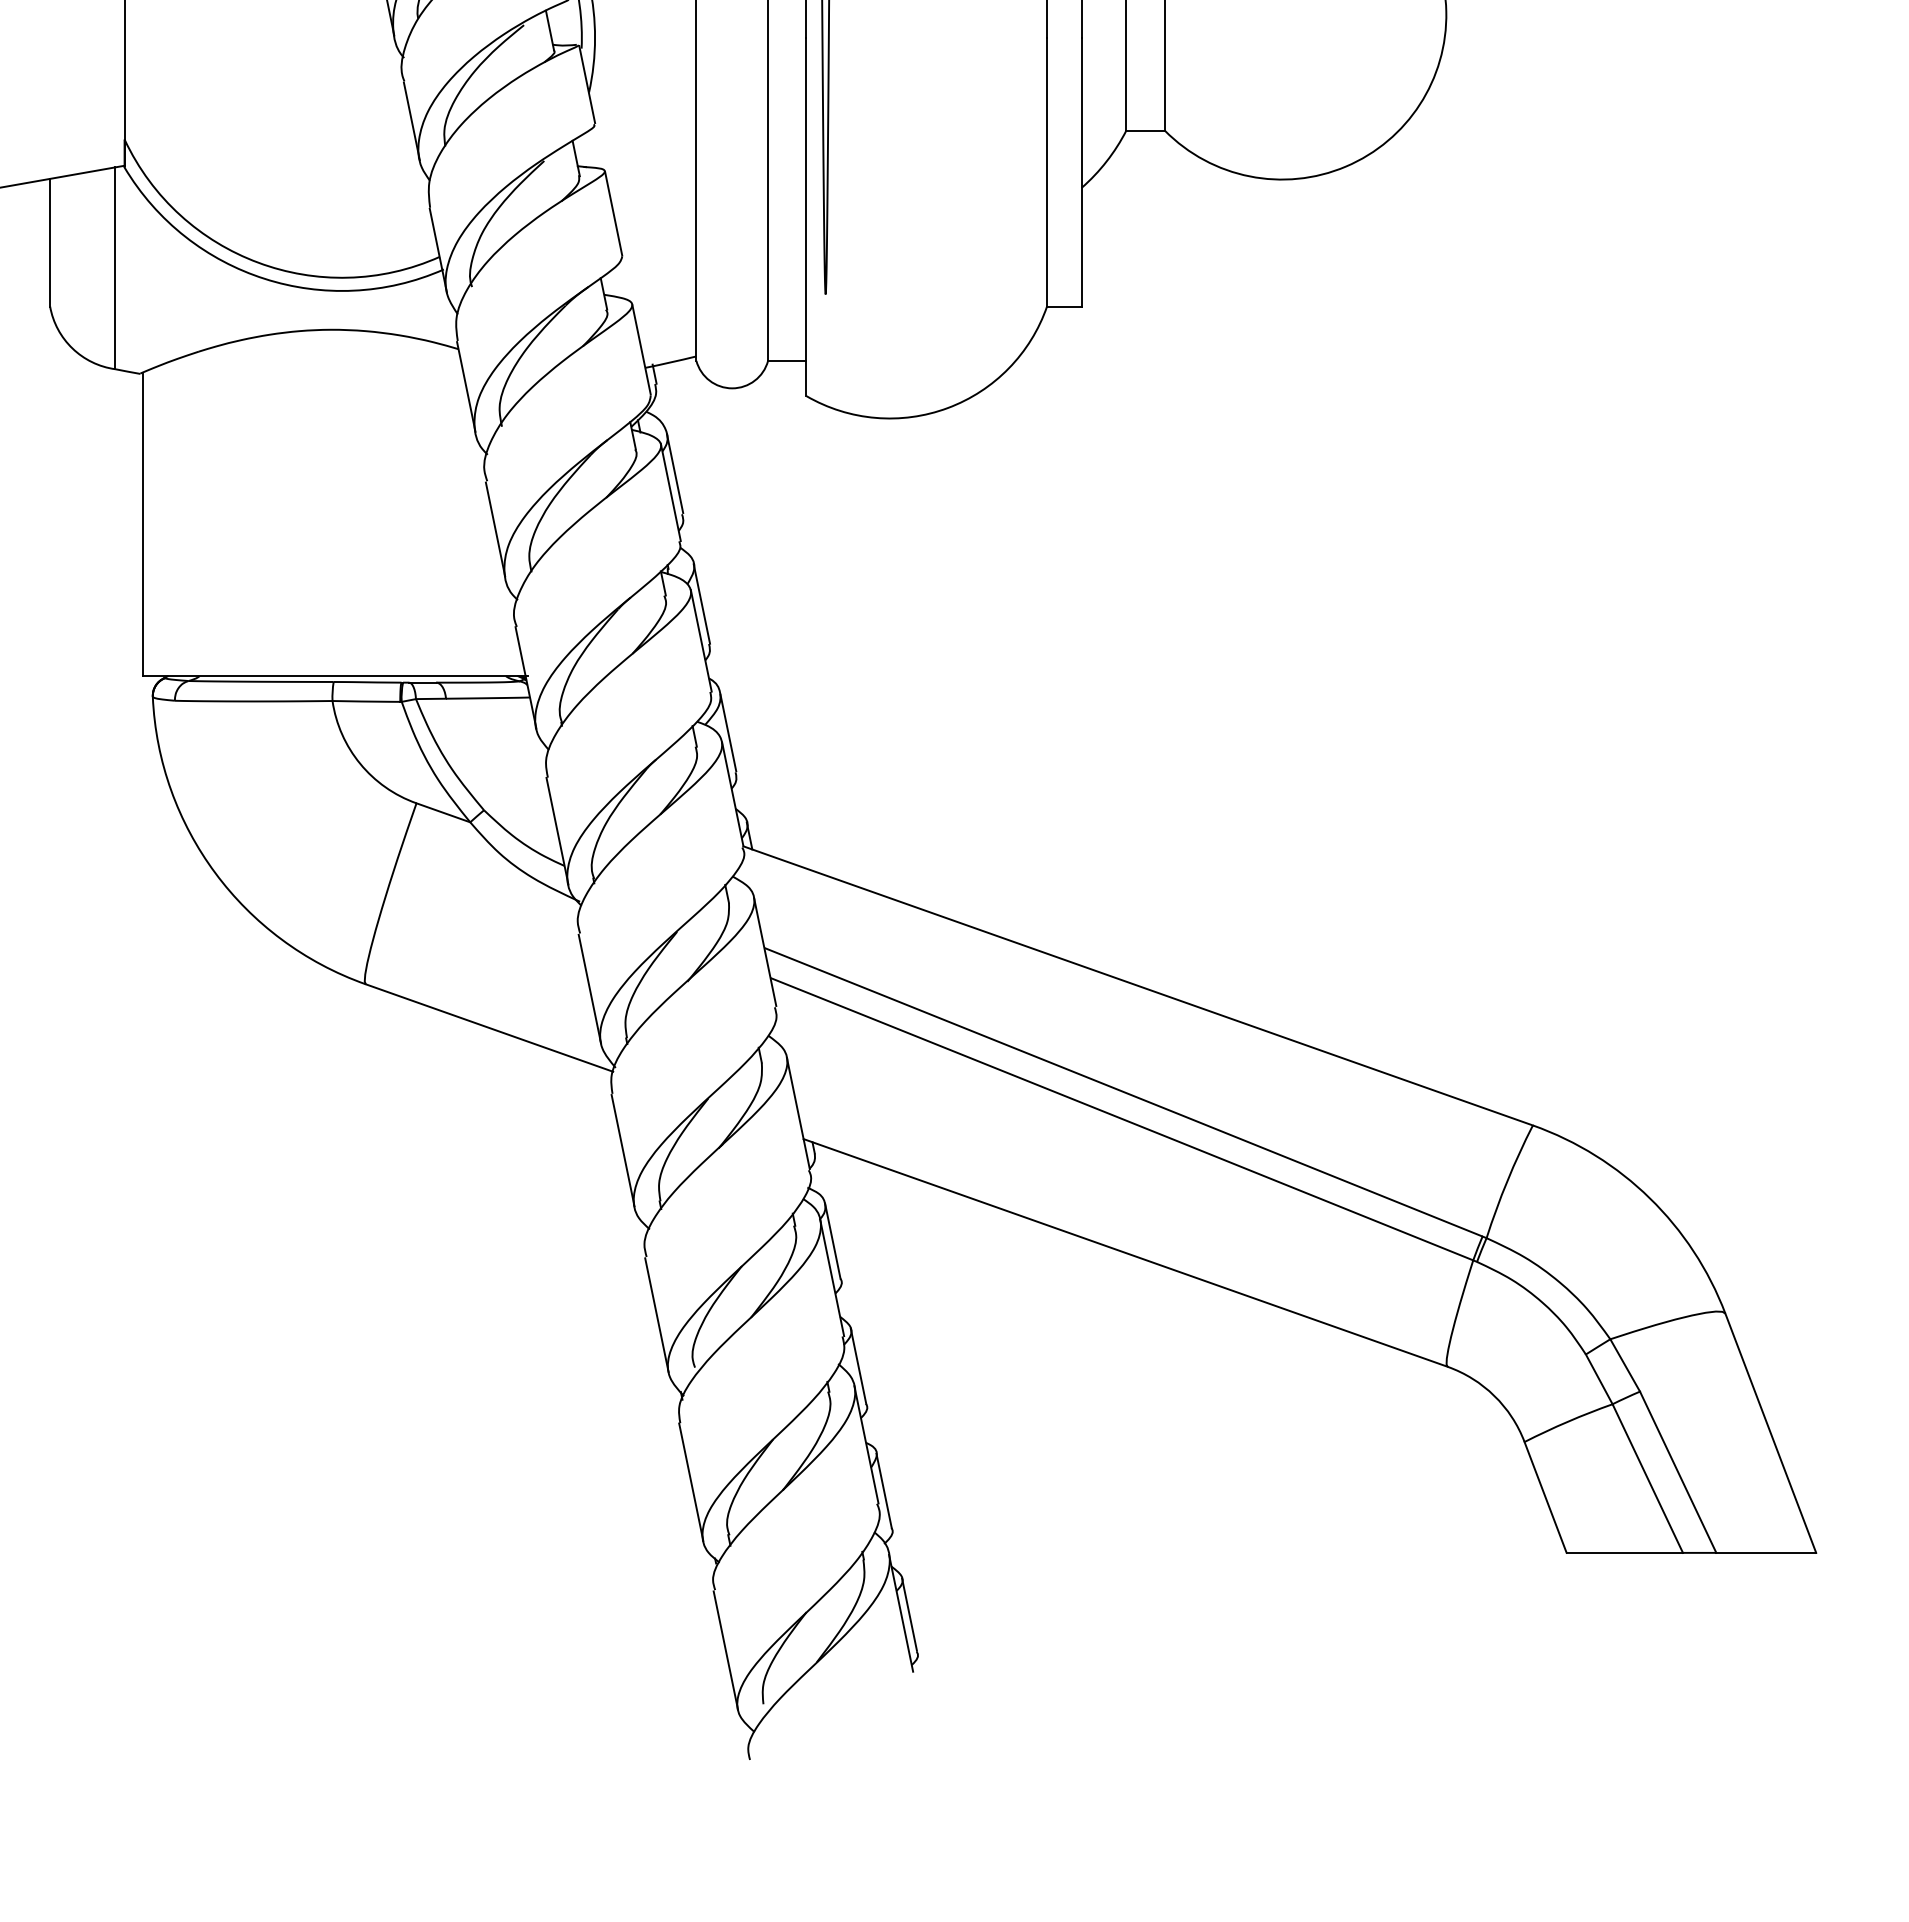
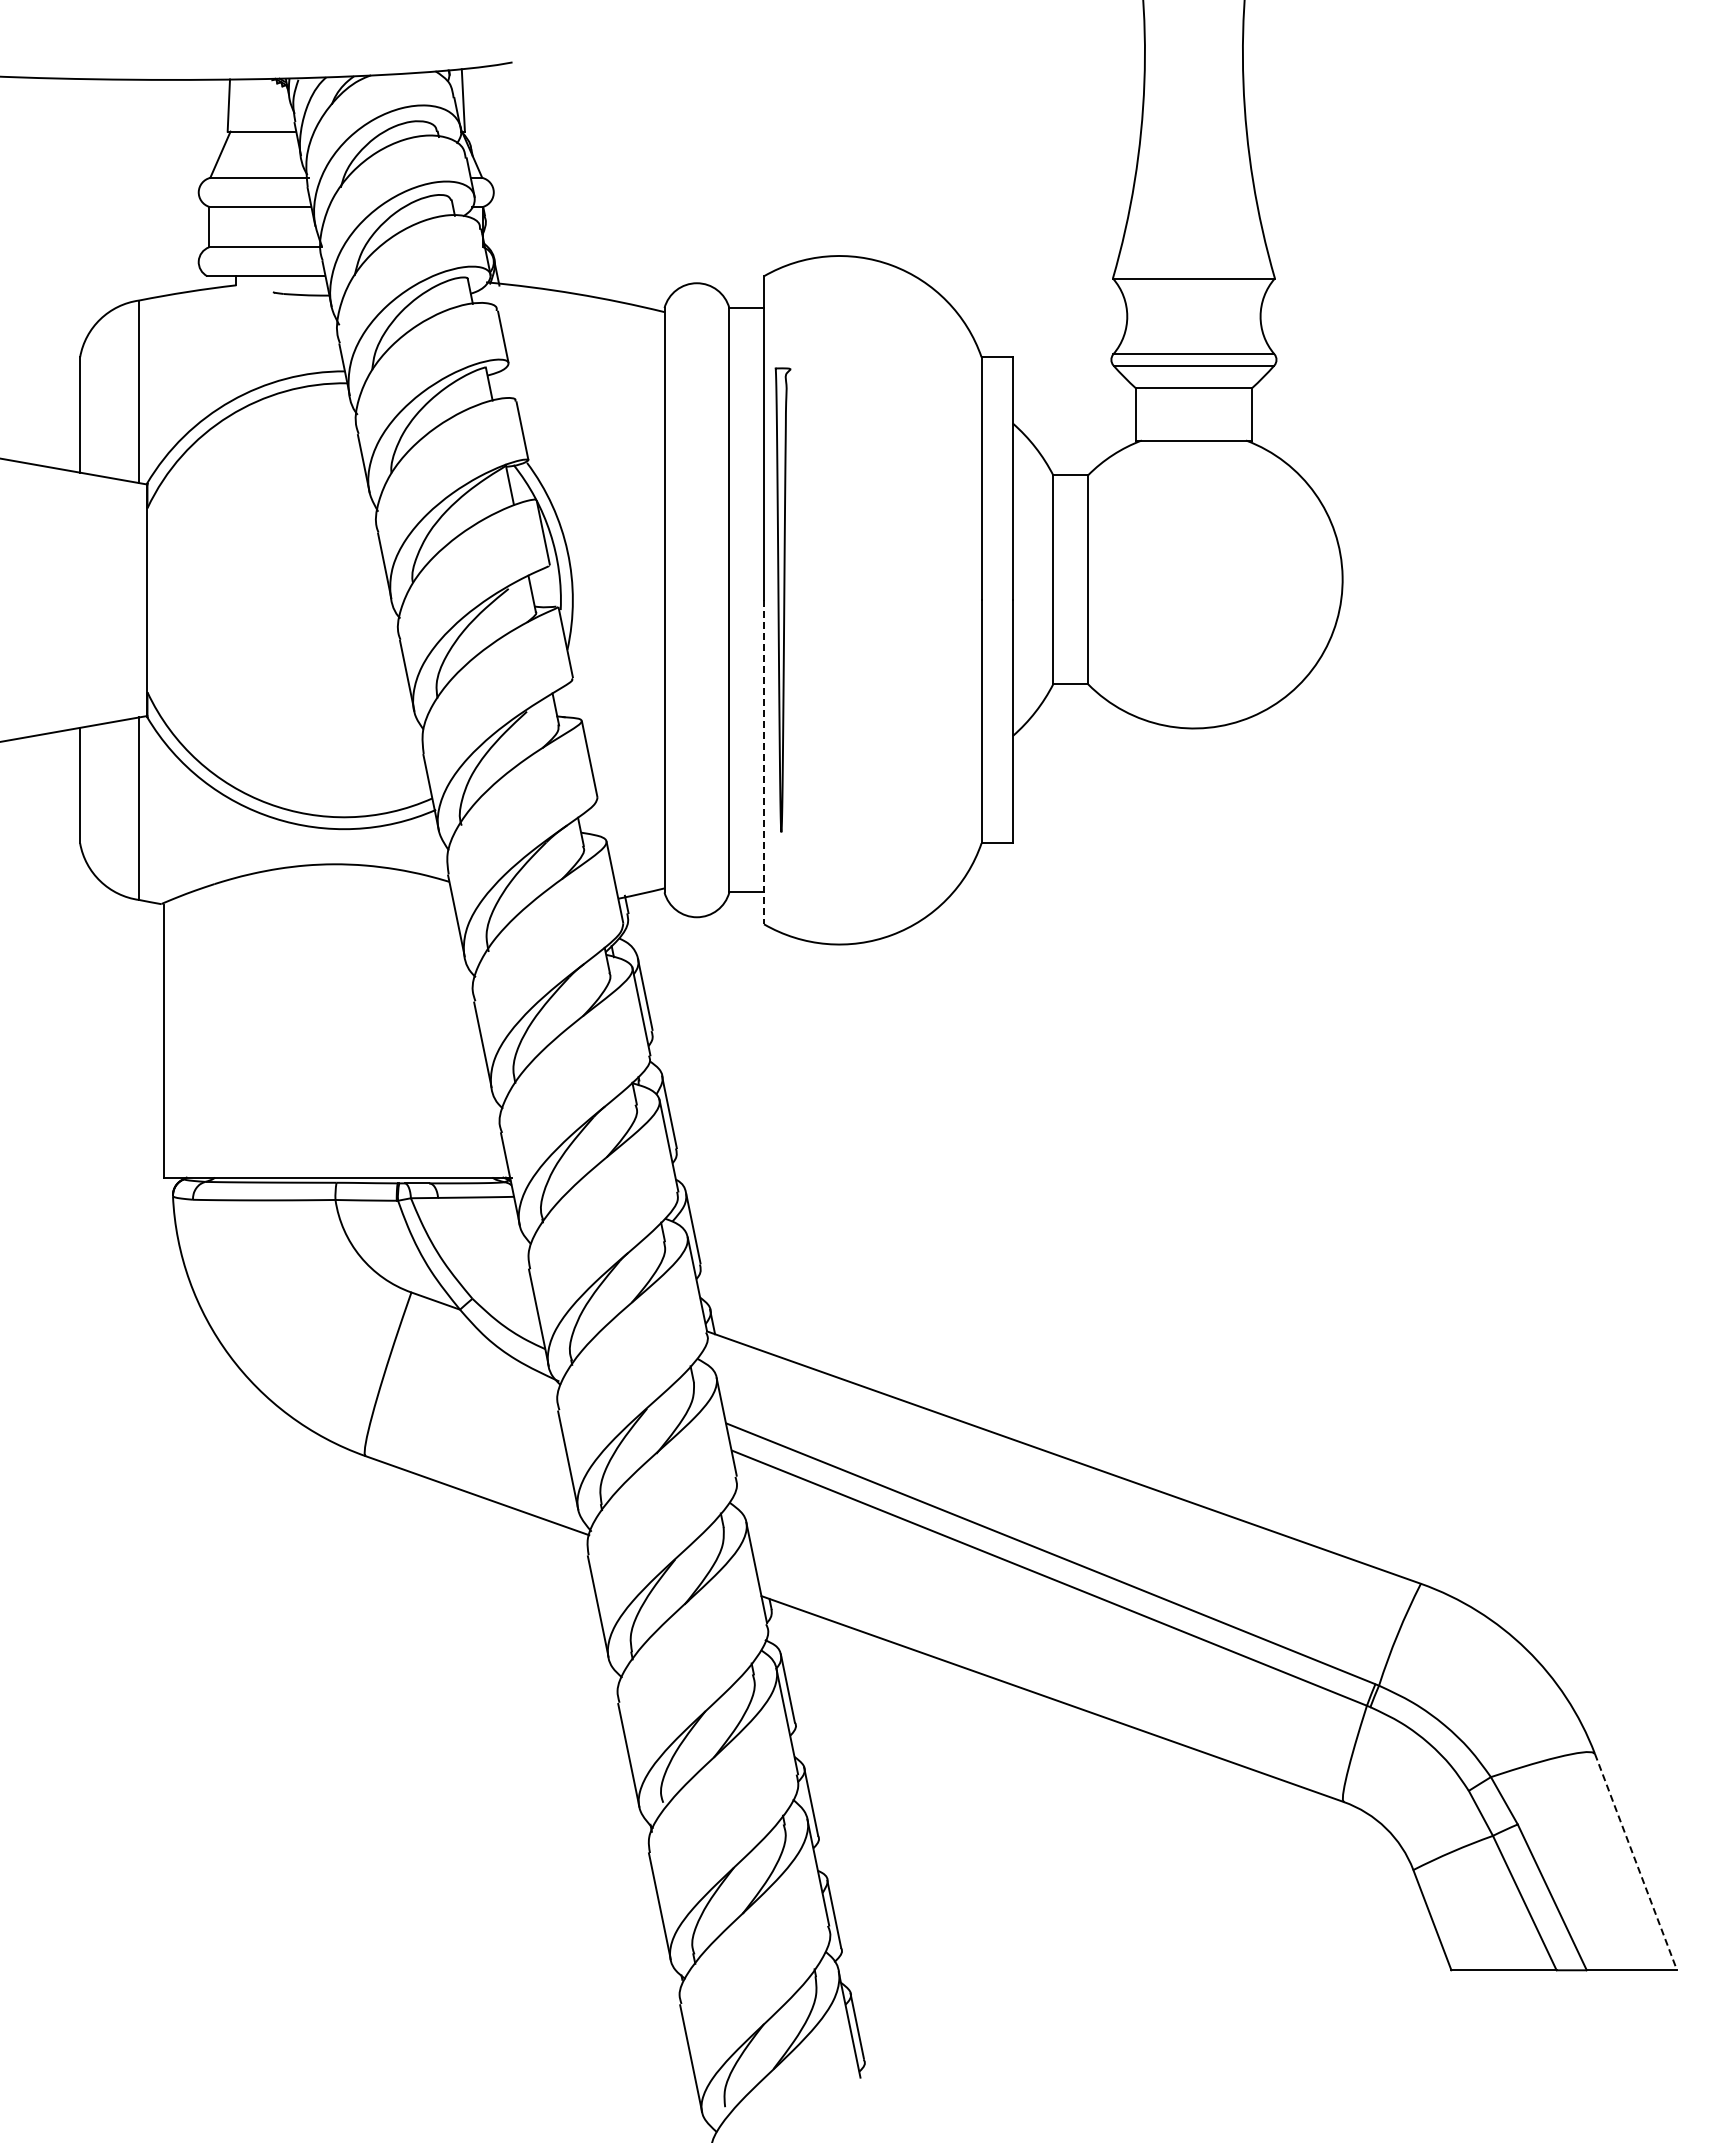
line: (806, 217) -> (764, 762), solid -> dashed
line: (1771, 1433) -> (1636, 1862), solid -> dashed

